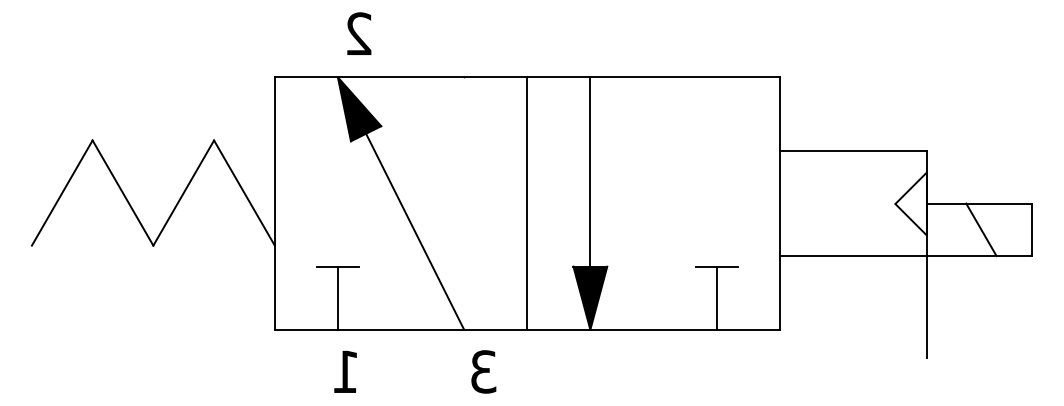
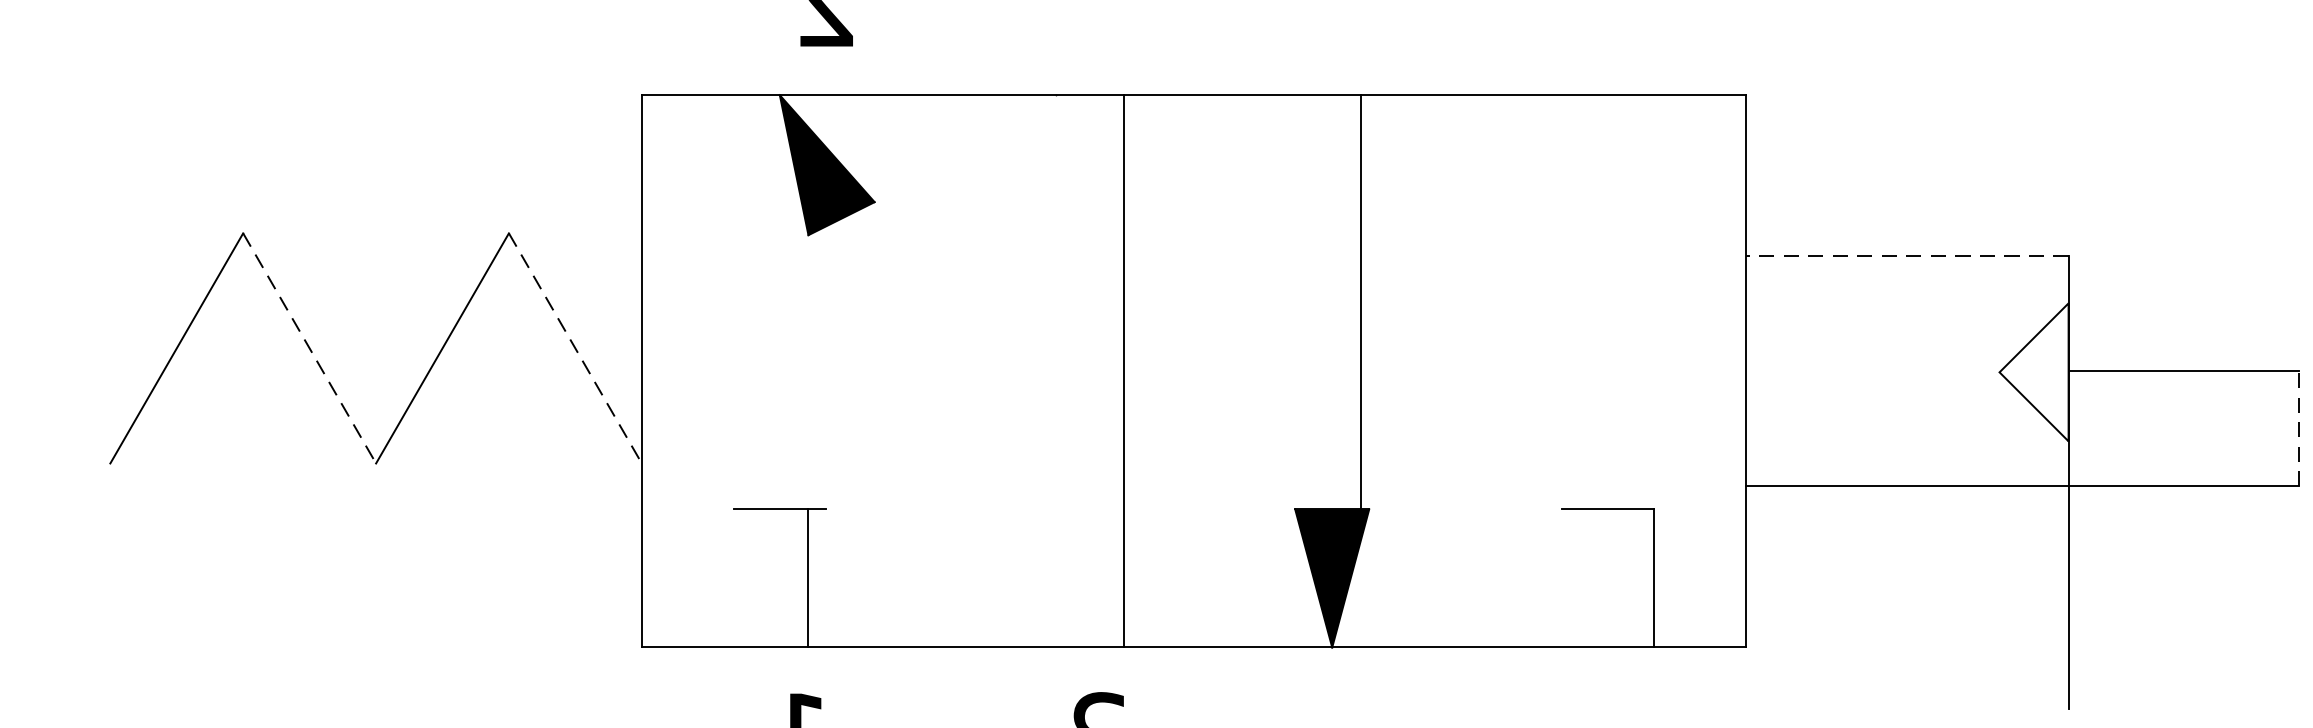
line: (853, 150) -> (1907, 255), solid -> dashed
line: (590, 171) -> (1360, 301), moved
line: (123, 193) -> (310, 349), solid -> dashed
line: (244, 193) -> (575, 349), solid -> dashed
line: (527, 203) -> (1124, 371), moved
line: (981, 229) -> (2187, 428), removed
line: (1032, 229) -> (2299, 428), solid -> dashed
line: (415, 231) -> (949, 432), removed
line: (337, 297) -> (807, 576), moved
line: (716, 297) -> (1654, 576), moved

